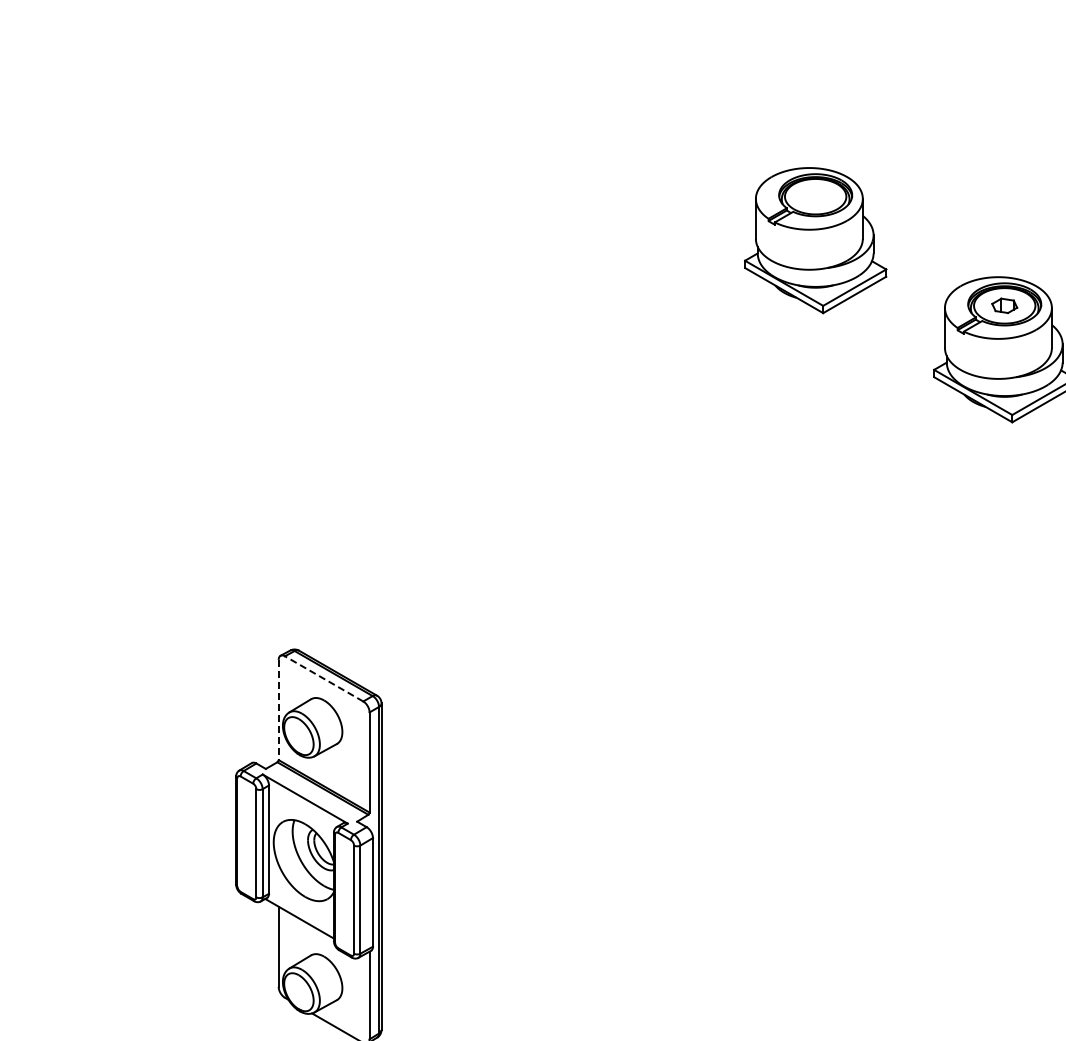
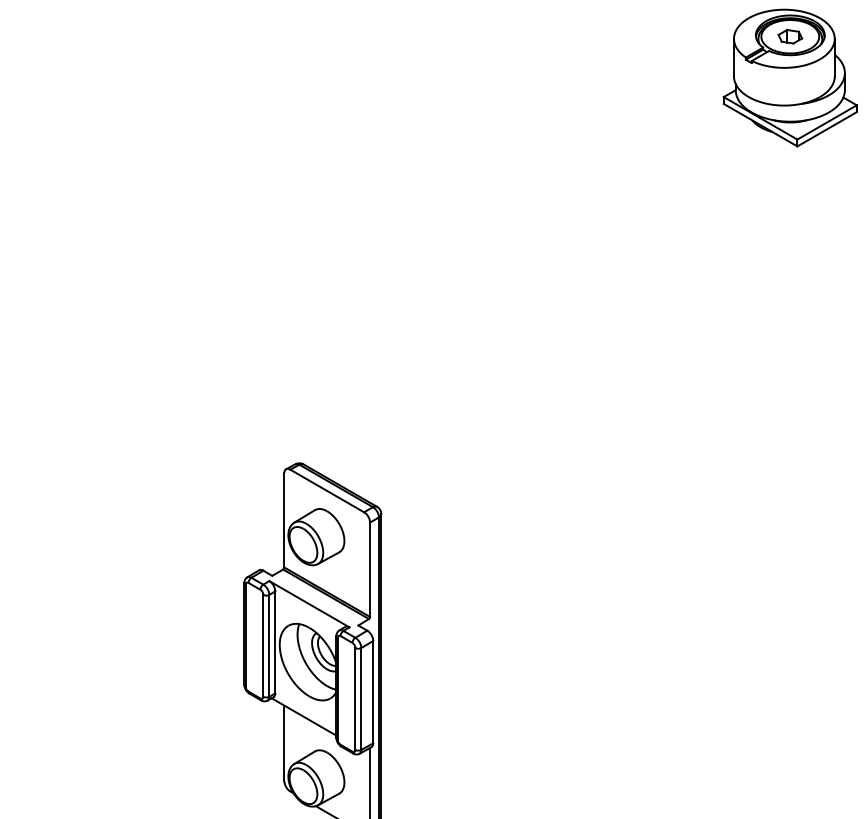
part: (815, 196) -> (790, 36), added
line: (323, 678) -> (326, 490), dashed -> solid
line: (278, 710) -> (284, 520), dashed -> solid

